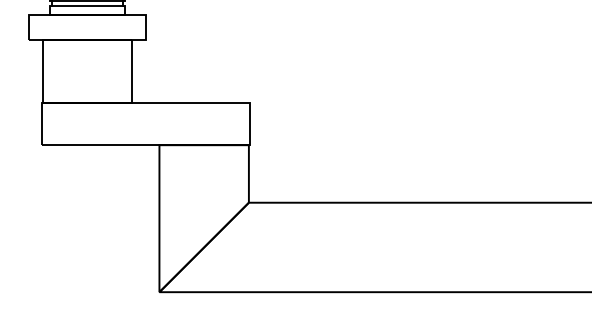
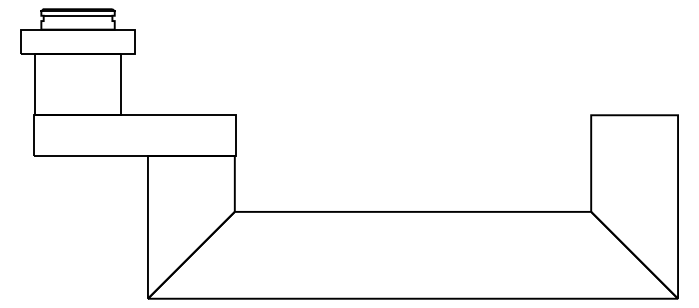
line: (86, 6) -> (77, 21), removed

